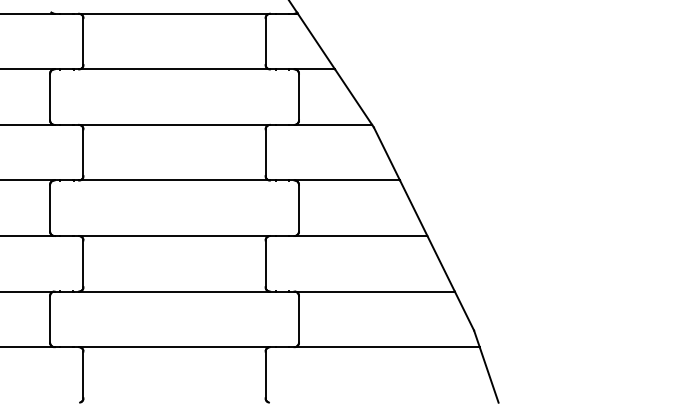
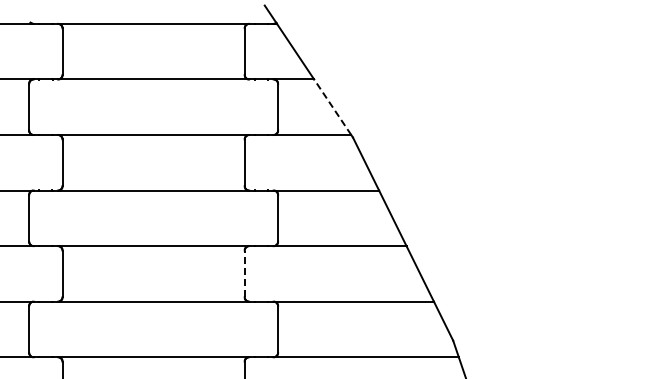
line: (353, 96) -> (332, 106), solid -> dashed
line: (265, 263) -> (244, 273), solid -> dashed

